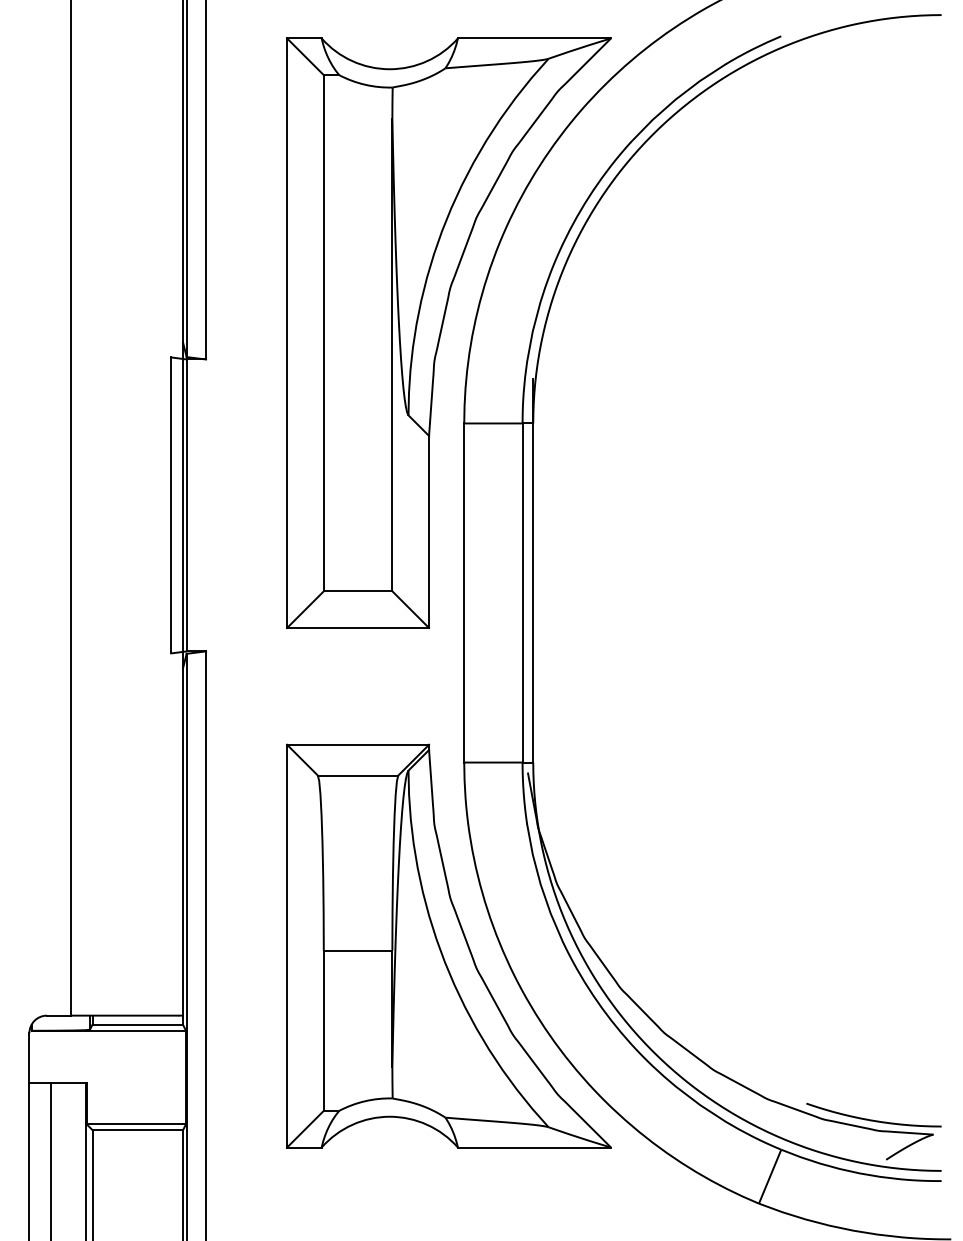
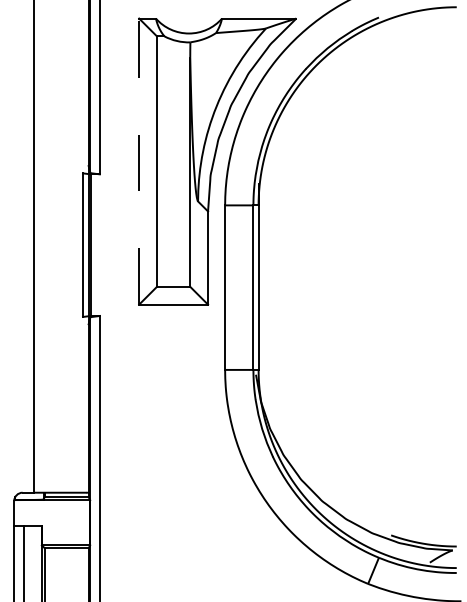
line: (287, 332) -> (139, 161), solid -> dashed
part: (448, 945) -> (217, 458), removed

